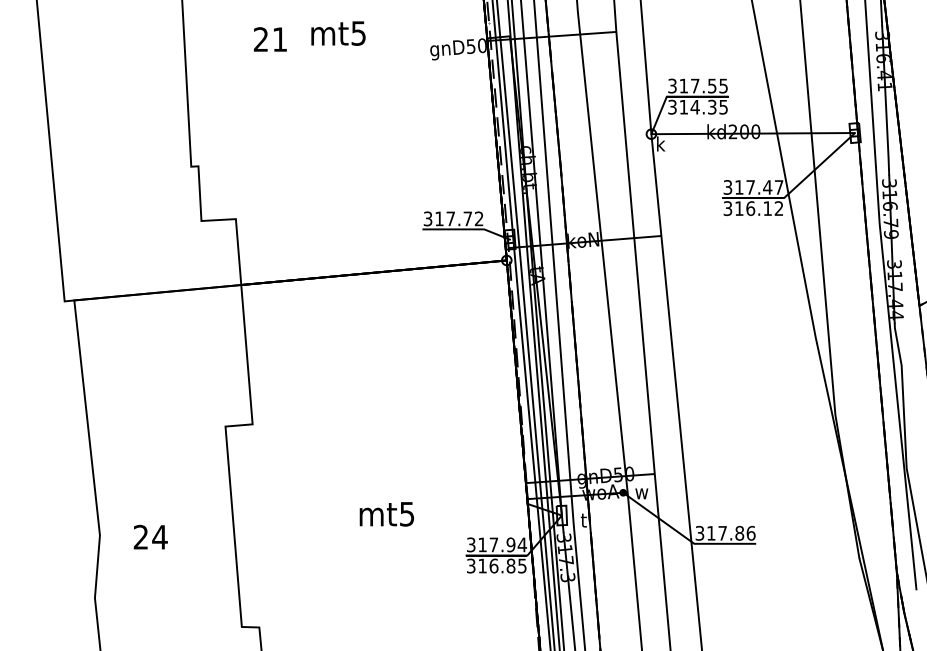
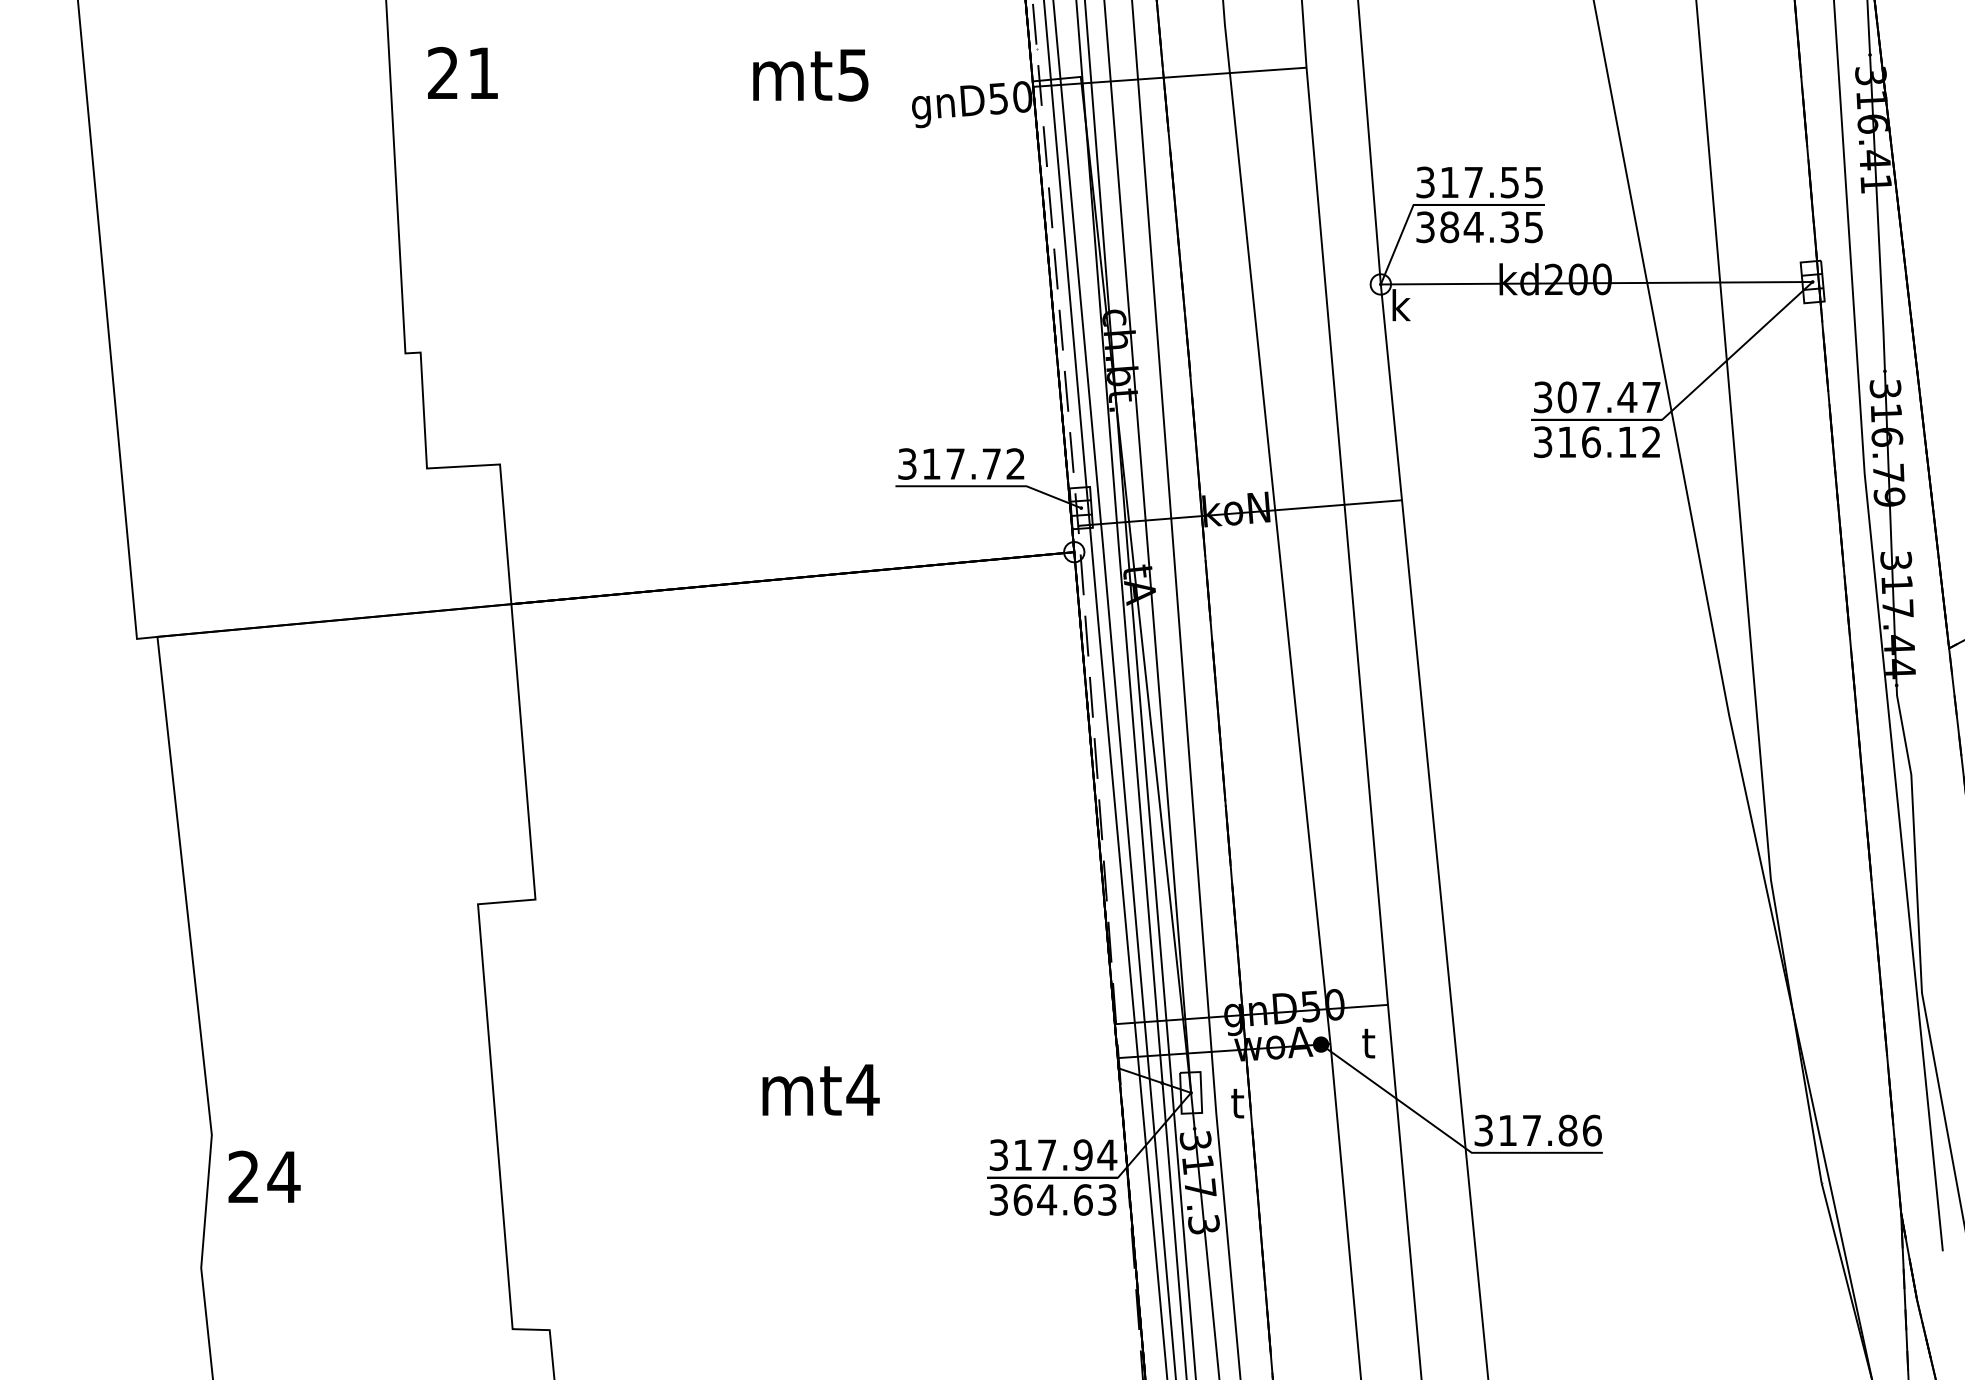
text: (338, 33) -> (810, 75), moved
text: (270, 39) -> (463, 73), moved
text: (683, 106) -> (1448, 225), 314.35 -> 384.35
text: (738, 187) -> (1565, 397), 317.47 -> 307.47
text: (641, 492) -> (1359, 1044), w -> t
text: (406, 514) -> (861, 1090), mt5 -> mt4
text: (150, 536) -> (263, 1175), moved
text: (502, 565) -> (1065, 1198), 316.85 -> 364.63

